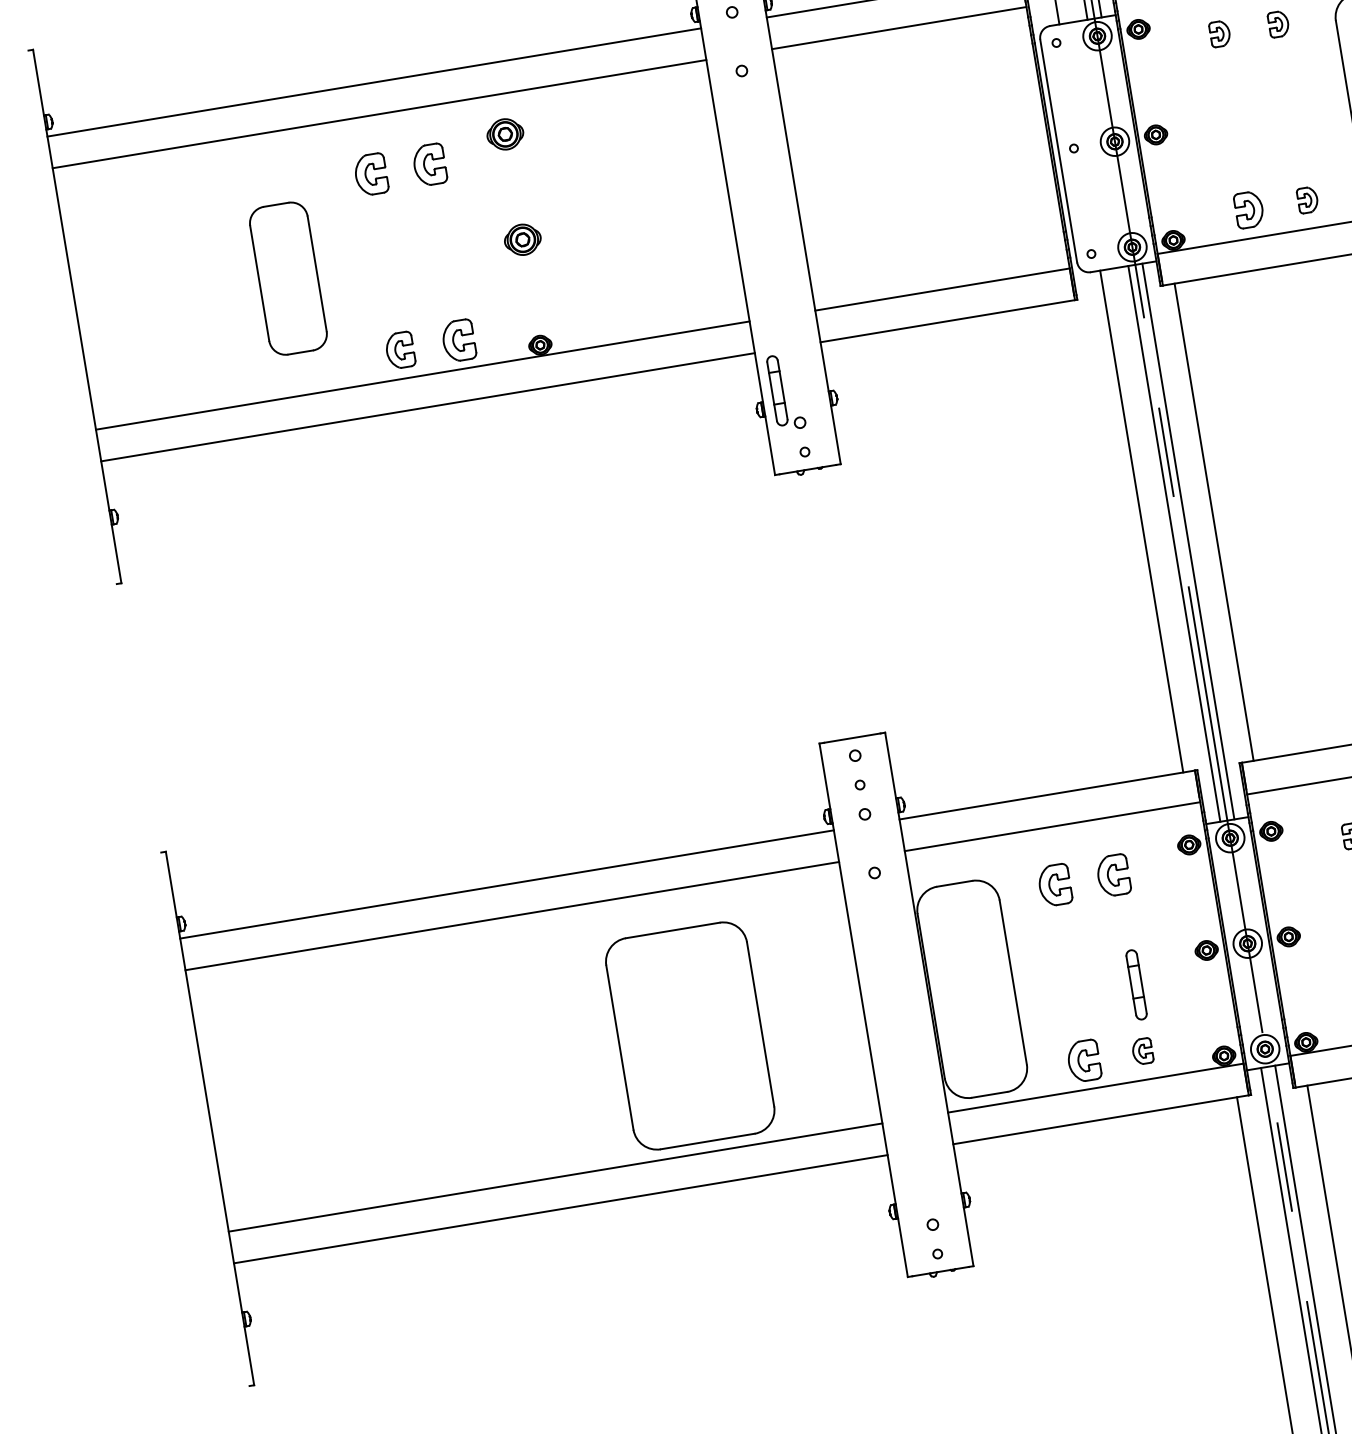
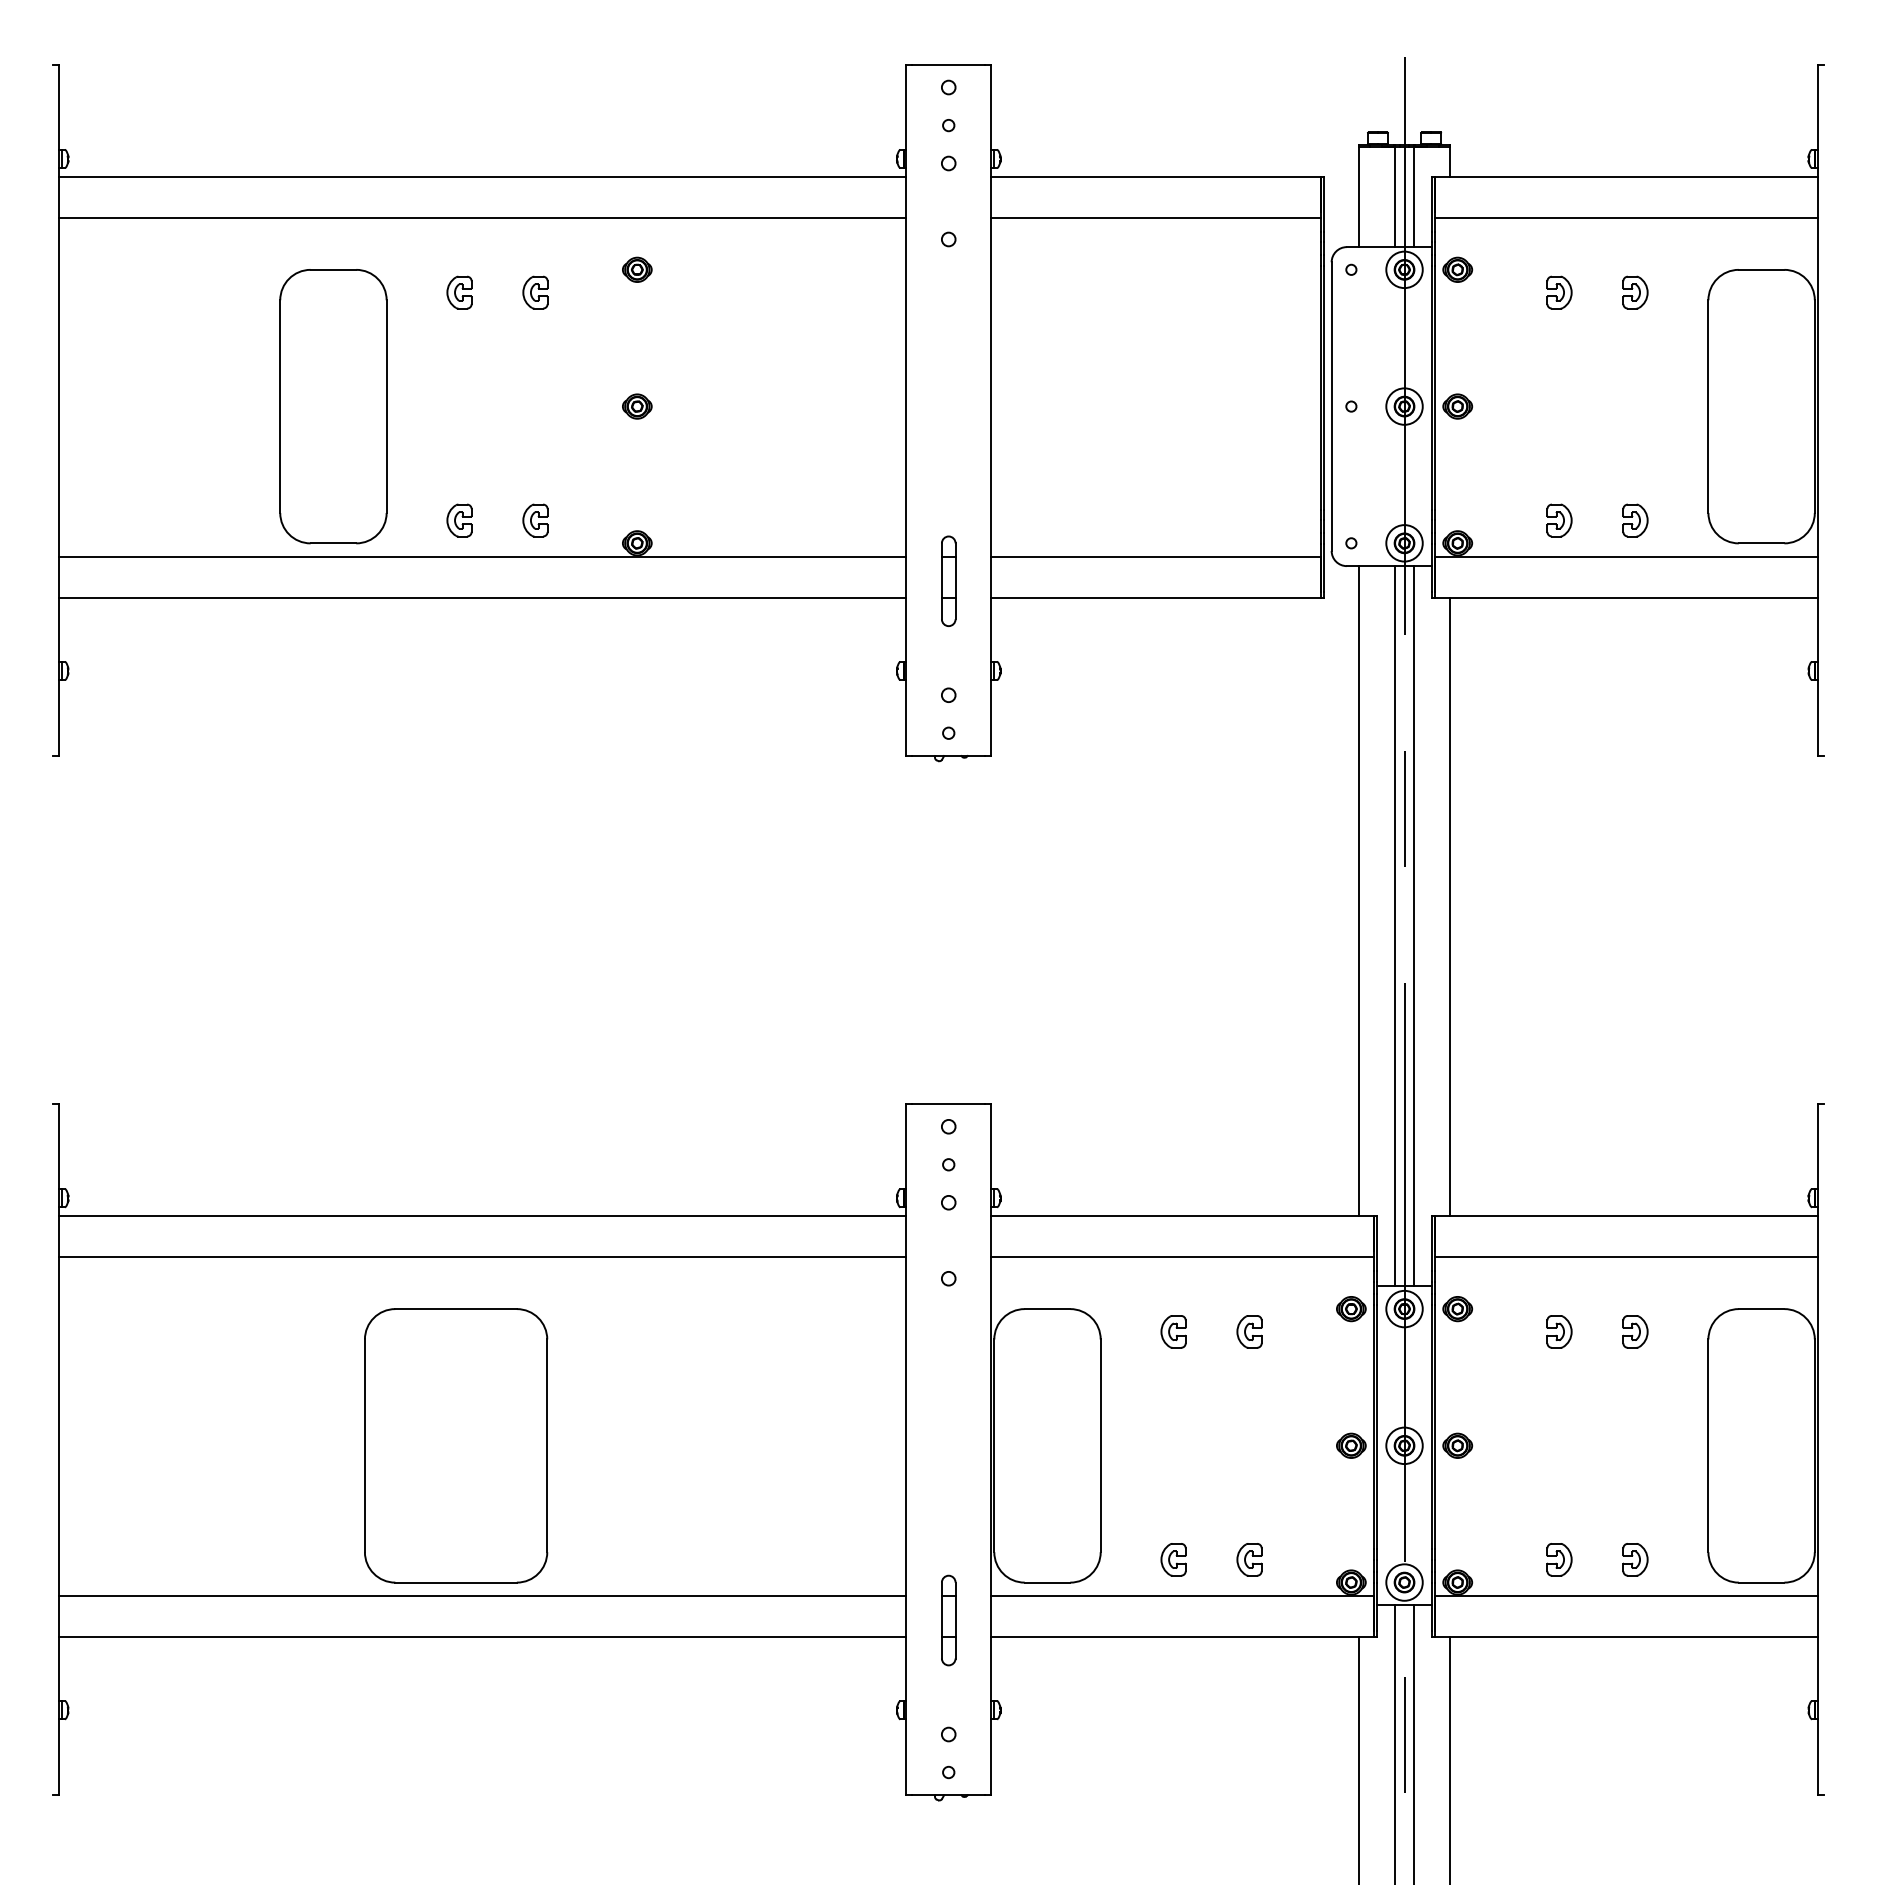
part: (505, 133) -> (637, 269), size x0.62
part: (429, 164) -> (535, 292), size x0.62
part: (371, 174) -> (459, 292), size x0.62
part: (1249, 209) -> (1559, 520), size x0.71
part: (523, 239) -> (637, 406), size x0.62
part: (288, 278) -> (333, 406), size x1.43
part: (458, 340) -> (535, 520), size x0.62
part: (400, 350) -> (459, 520), size x0.71
part: (777, 390) -> (948, 580), moved
part: (1113, 875) -> (1249, 1331), size x0.62
part: (1054, 884) -> (1173, 1331), size x0.62
part: (1136, 984) -> (948, 1620), moved
part: (690, 1035) -> (456, 1445), moved
part: (1083, 1060) -> (1173, 1559), size x0.62

